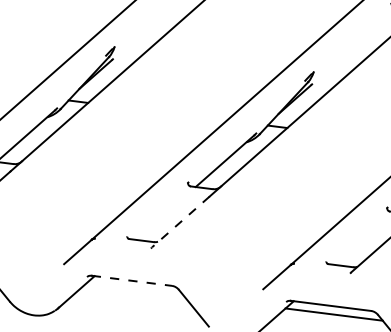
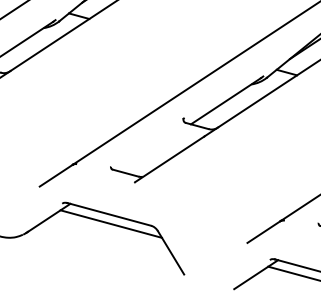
line: (180, 222) -> (169, 159), dashed -> solid
line: (132, 280) -> (109, 214), dashed -> solid
line: (134, 289) -> (110, 223), added

